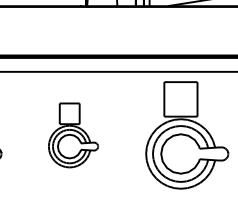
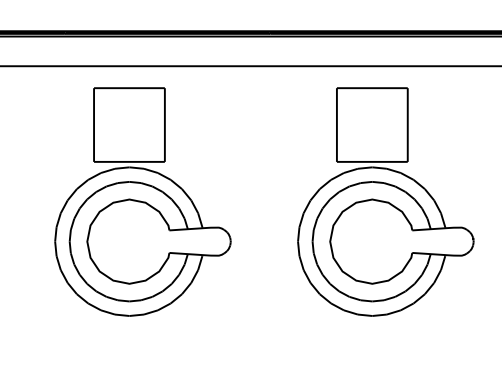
part: (73, 135) -> (142, 202), size x1.67

